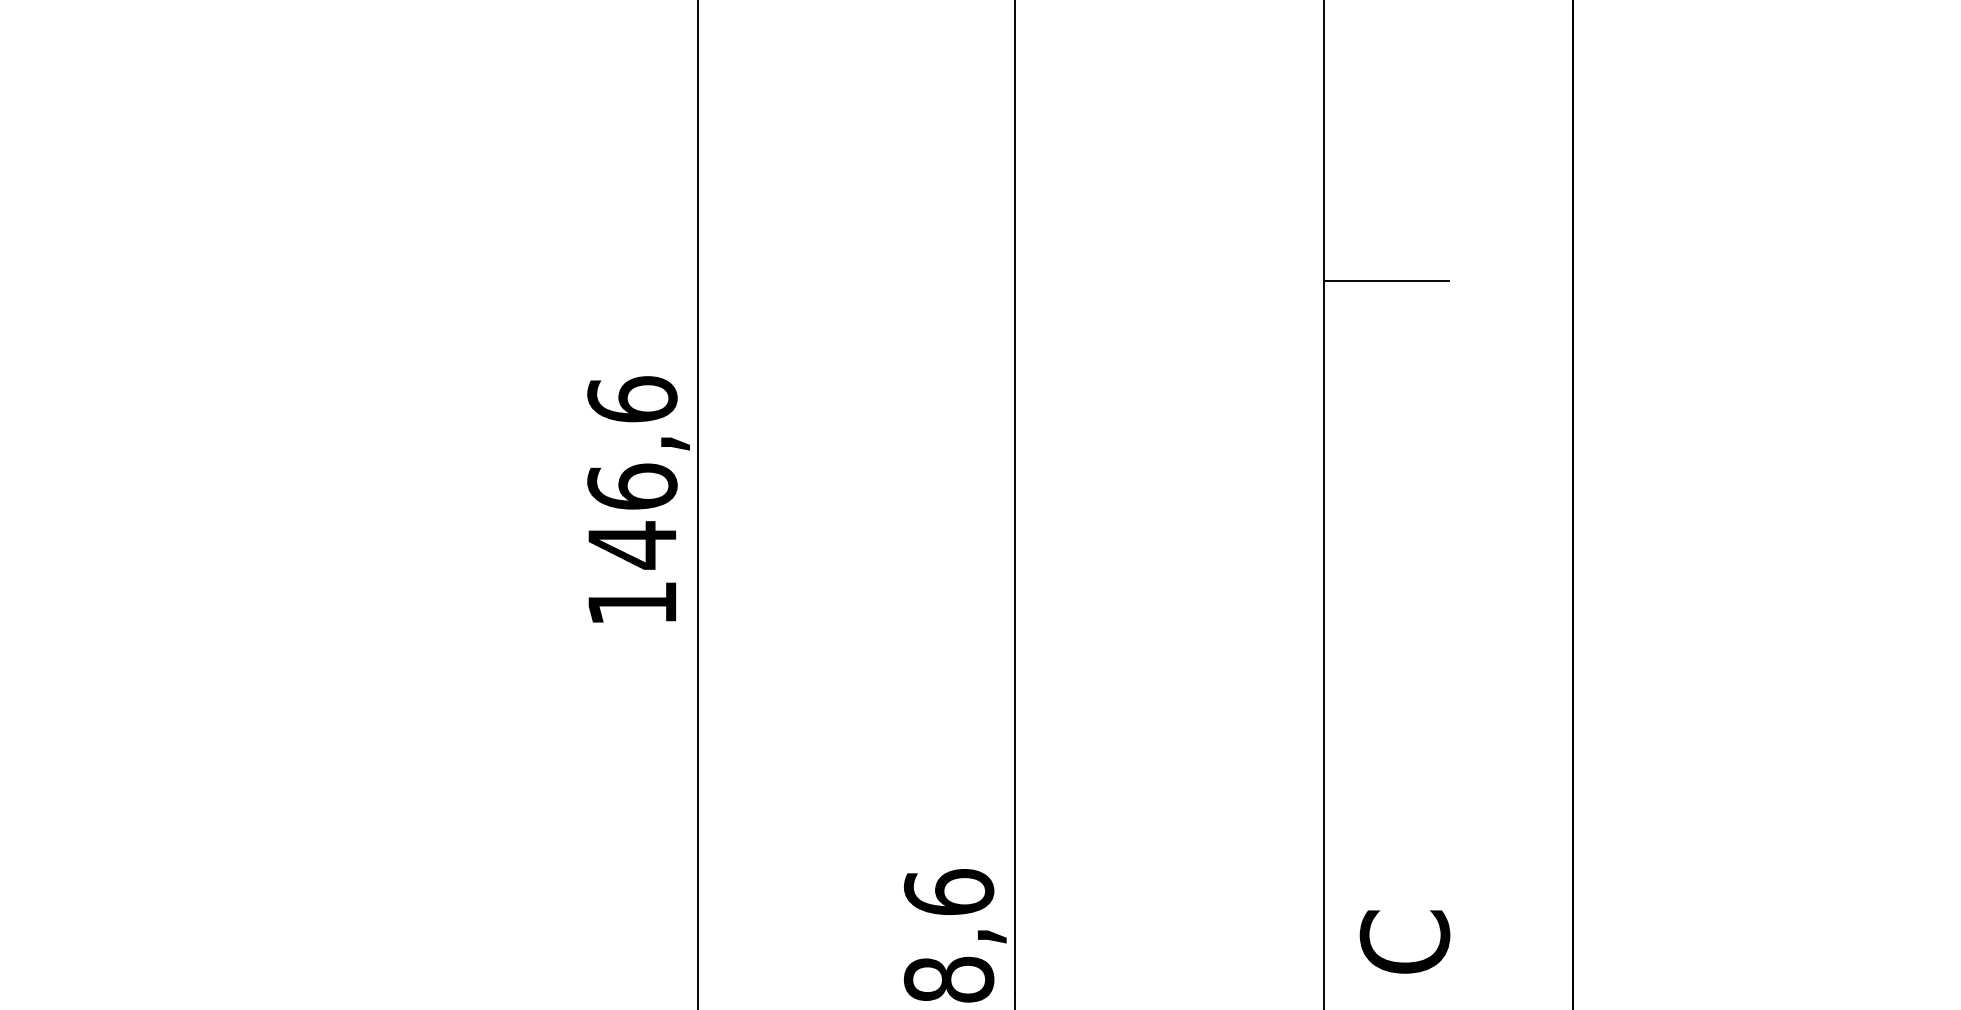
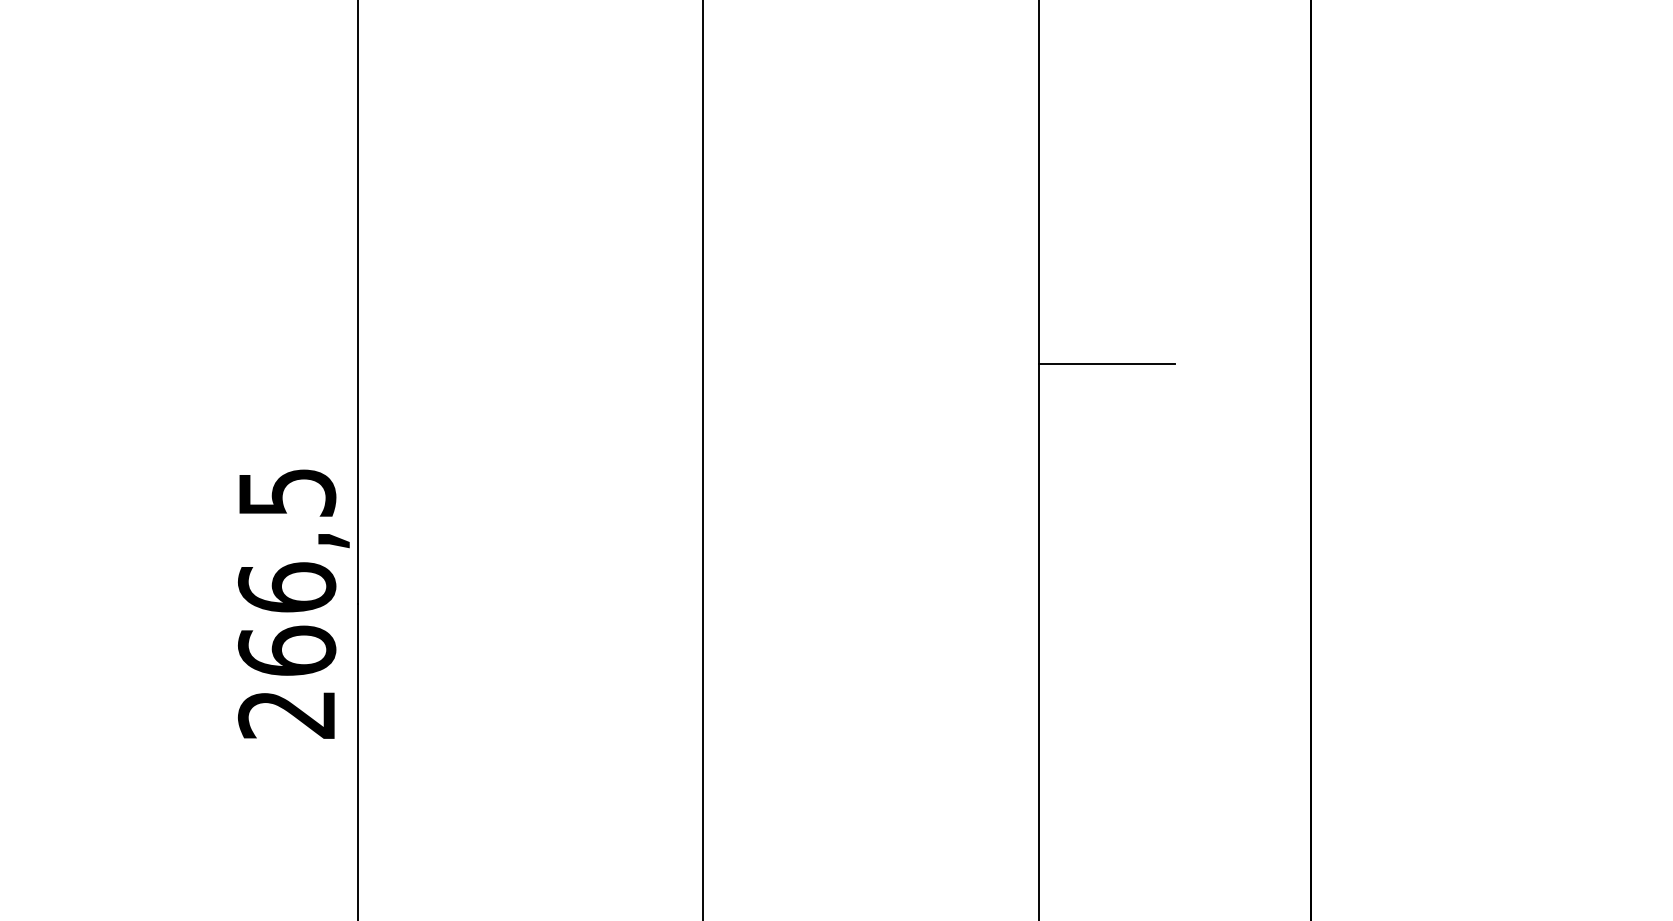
text: (632, 500) -> (287, 602), 146,6 -> 266,5

